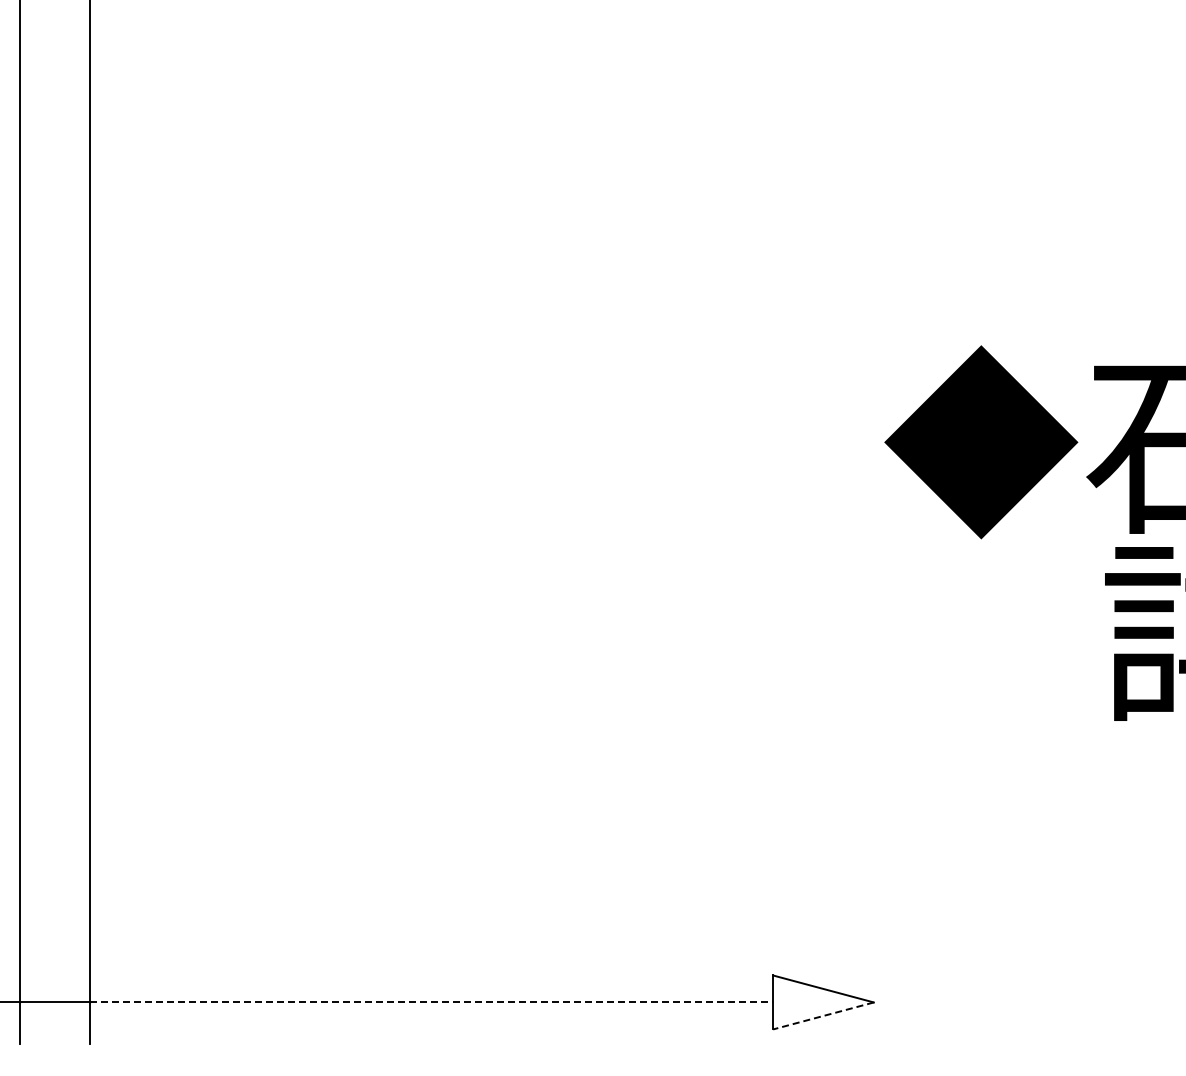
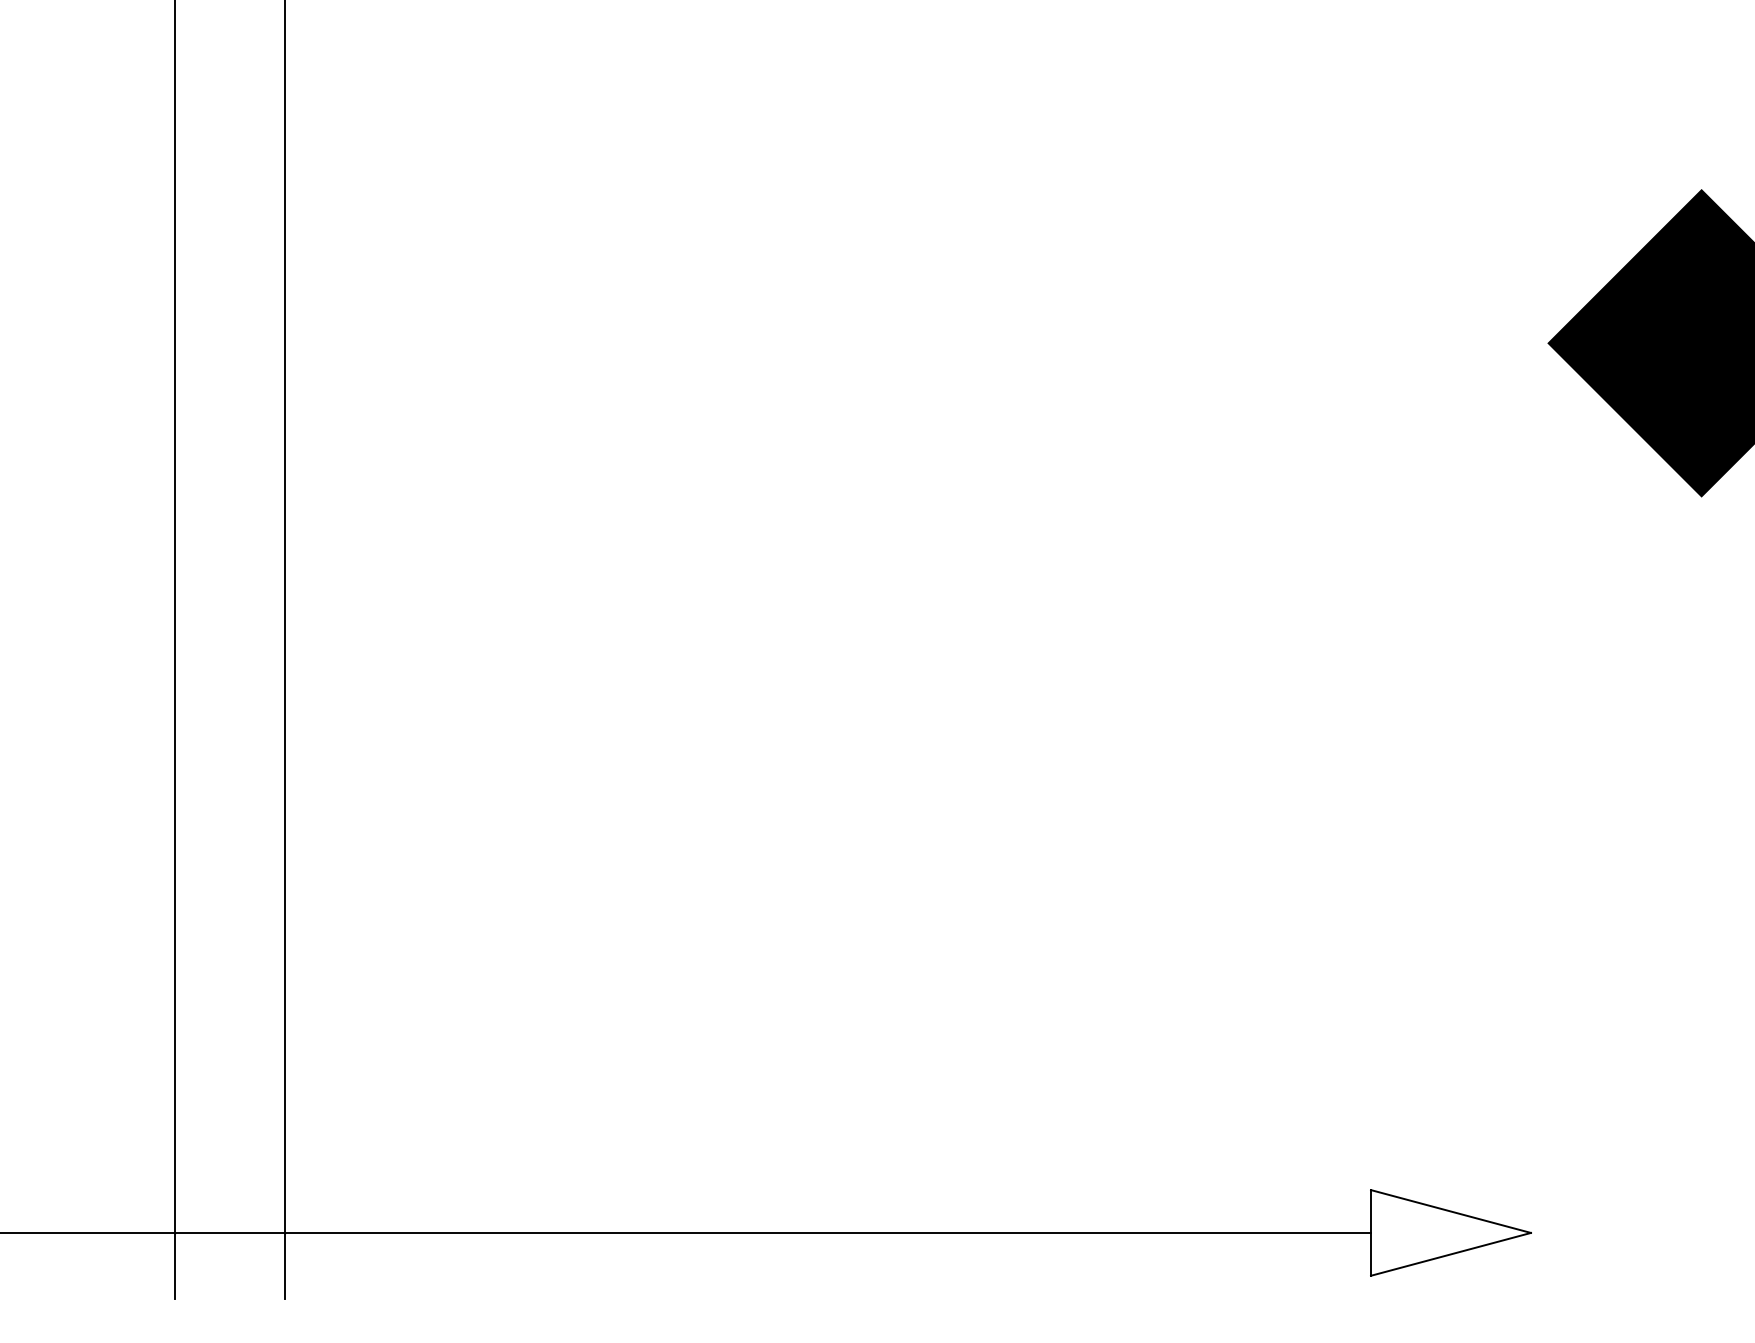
line: (431, 1002) -> (828, 1232), dashed -> solid
line: (823, 1016) -> (1450, 1255), dashed -> solid

